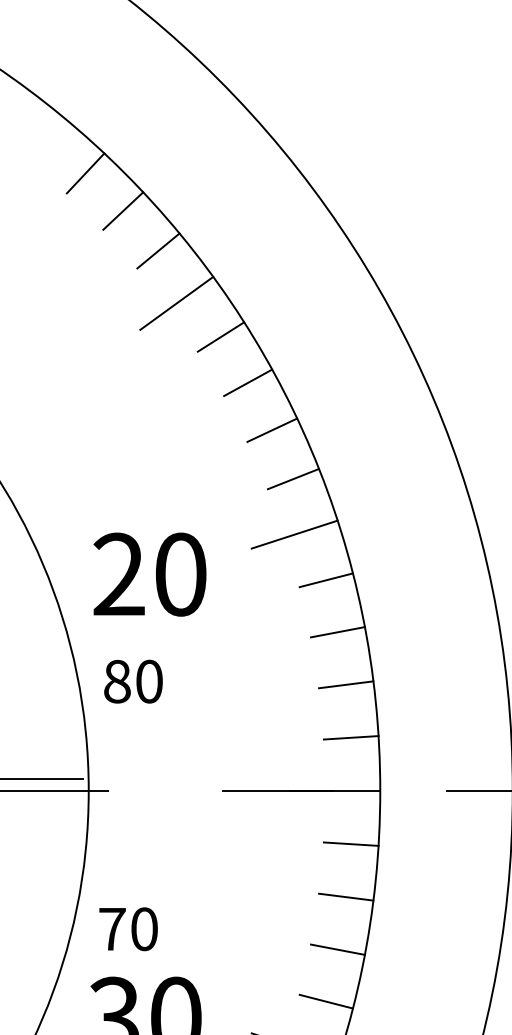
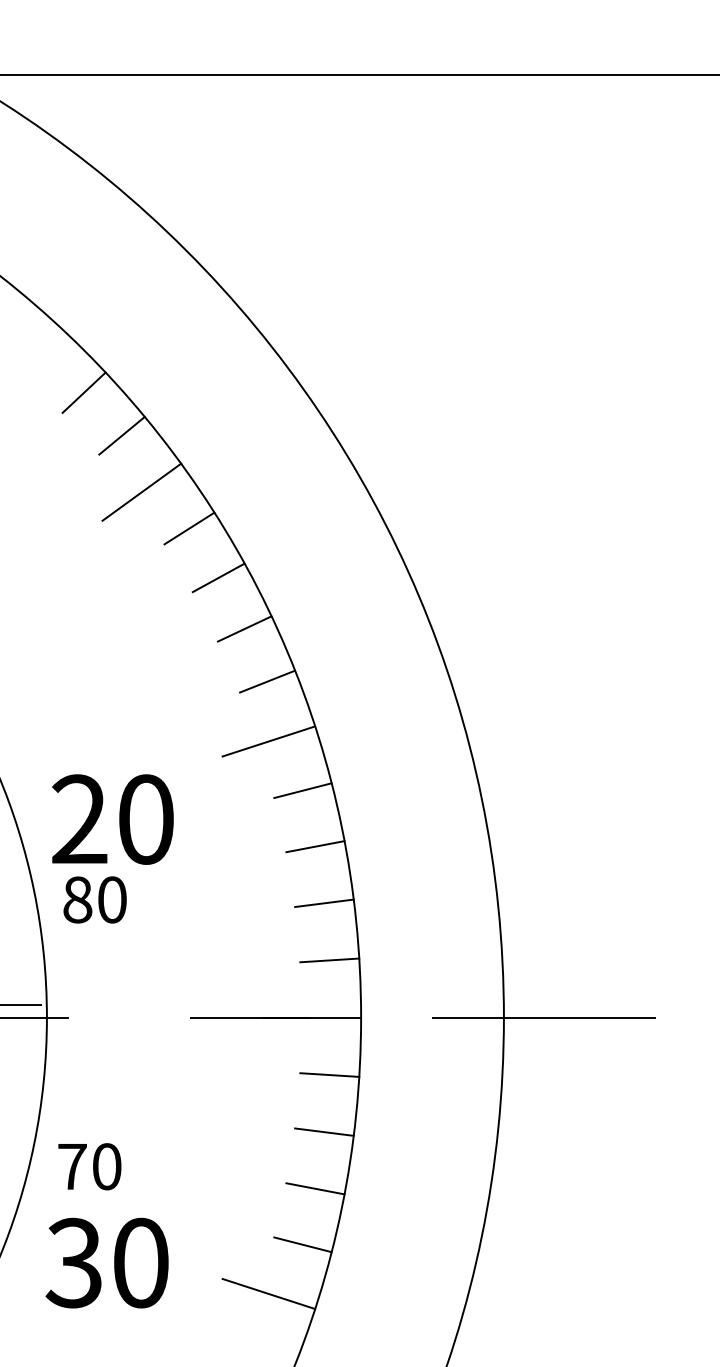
line: (85, 172) -> (43, 351), removed
text: (149, 574) -> (112, 819), moved

